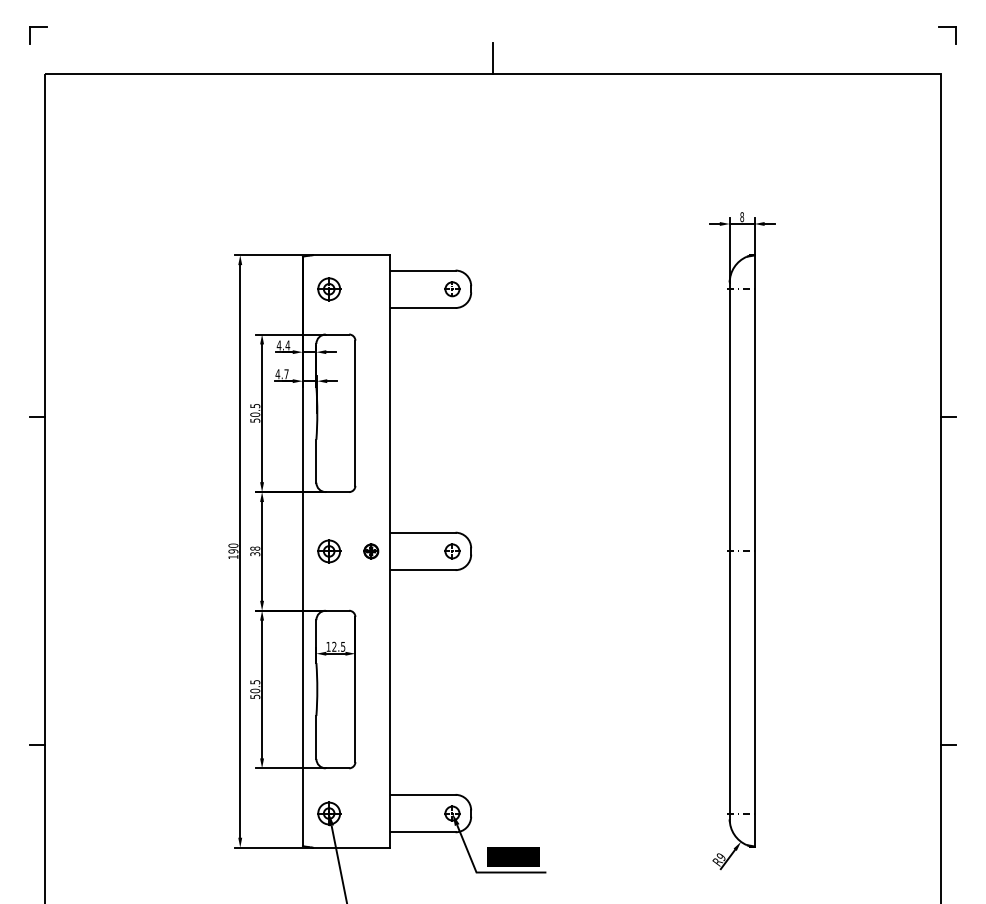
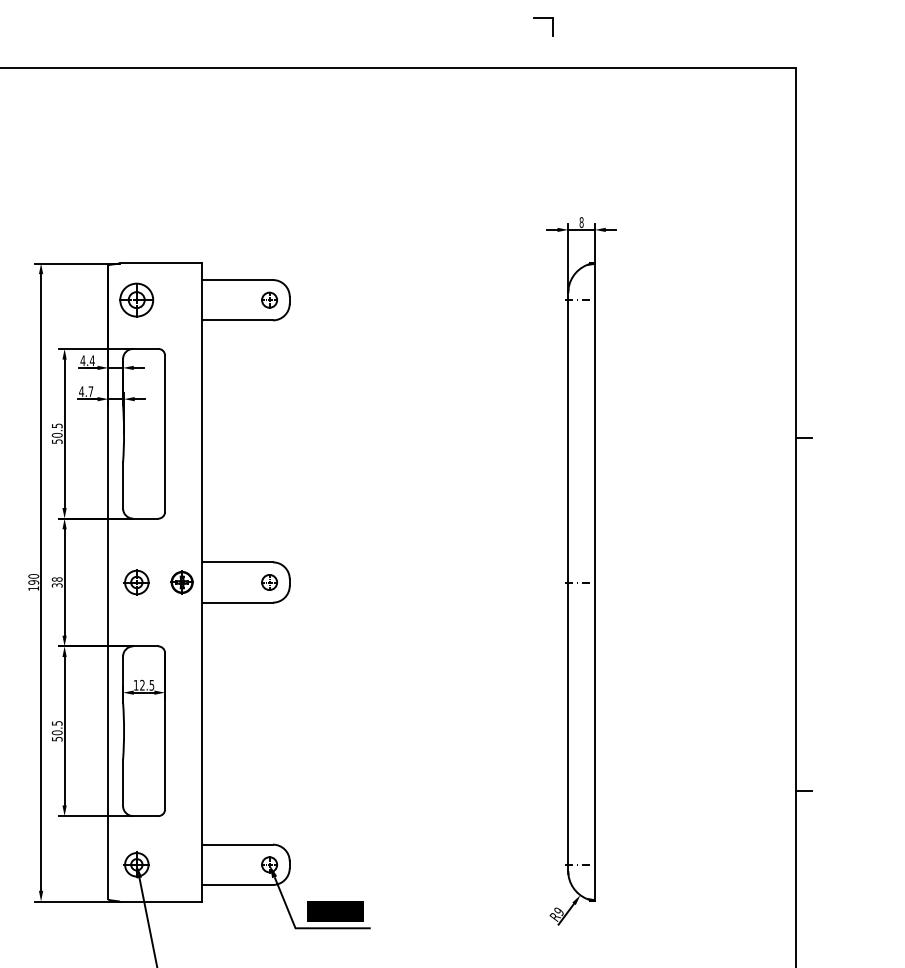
part: (947, 27) -> (543, 18), moved
line: (492, 57) -> (312, 50), removed
part: (329, 289) -> (137, 300), size x1.4
part: (371, 551) -> (182, 582), size x1.4

